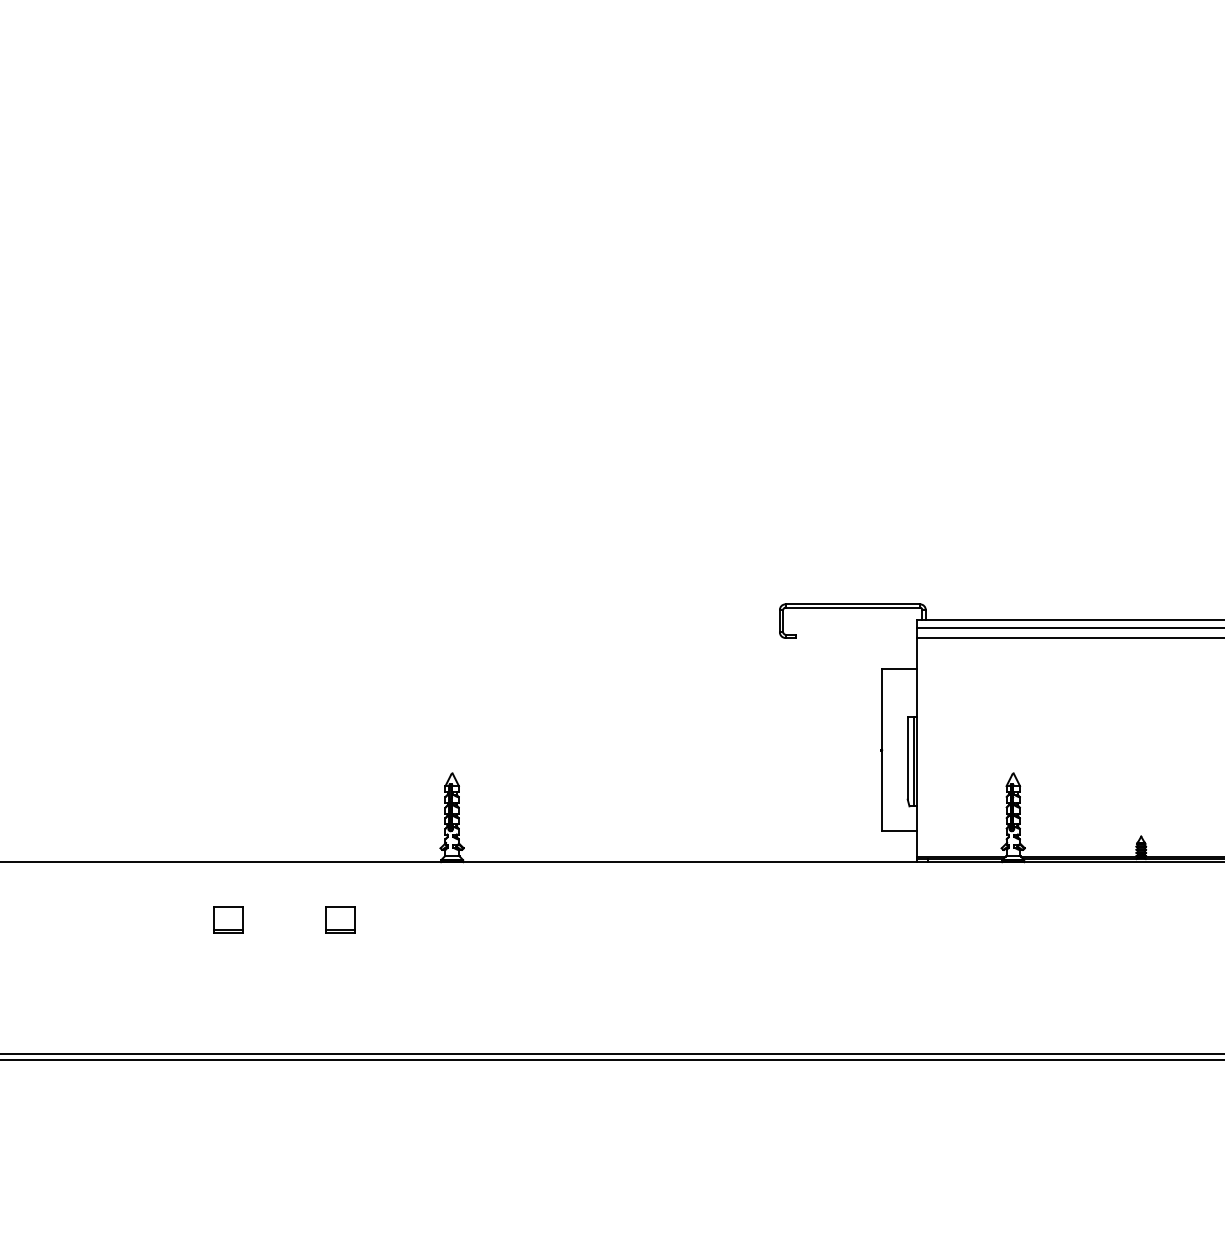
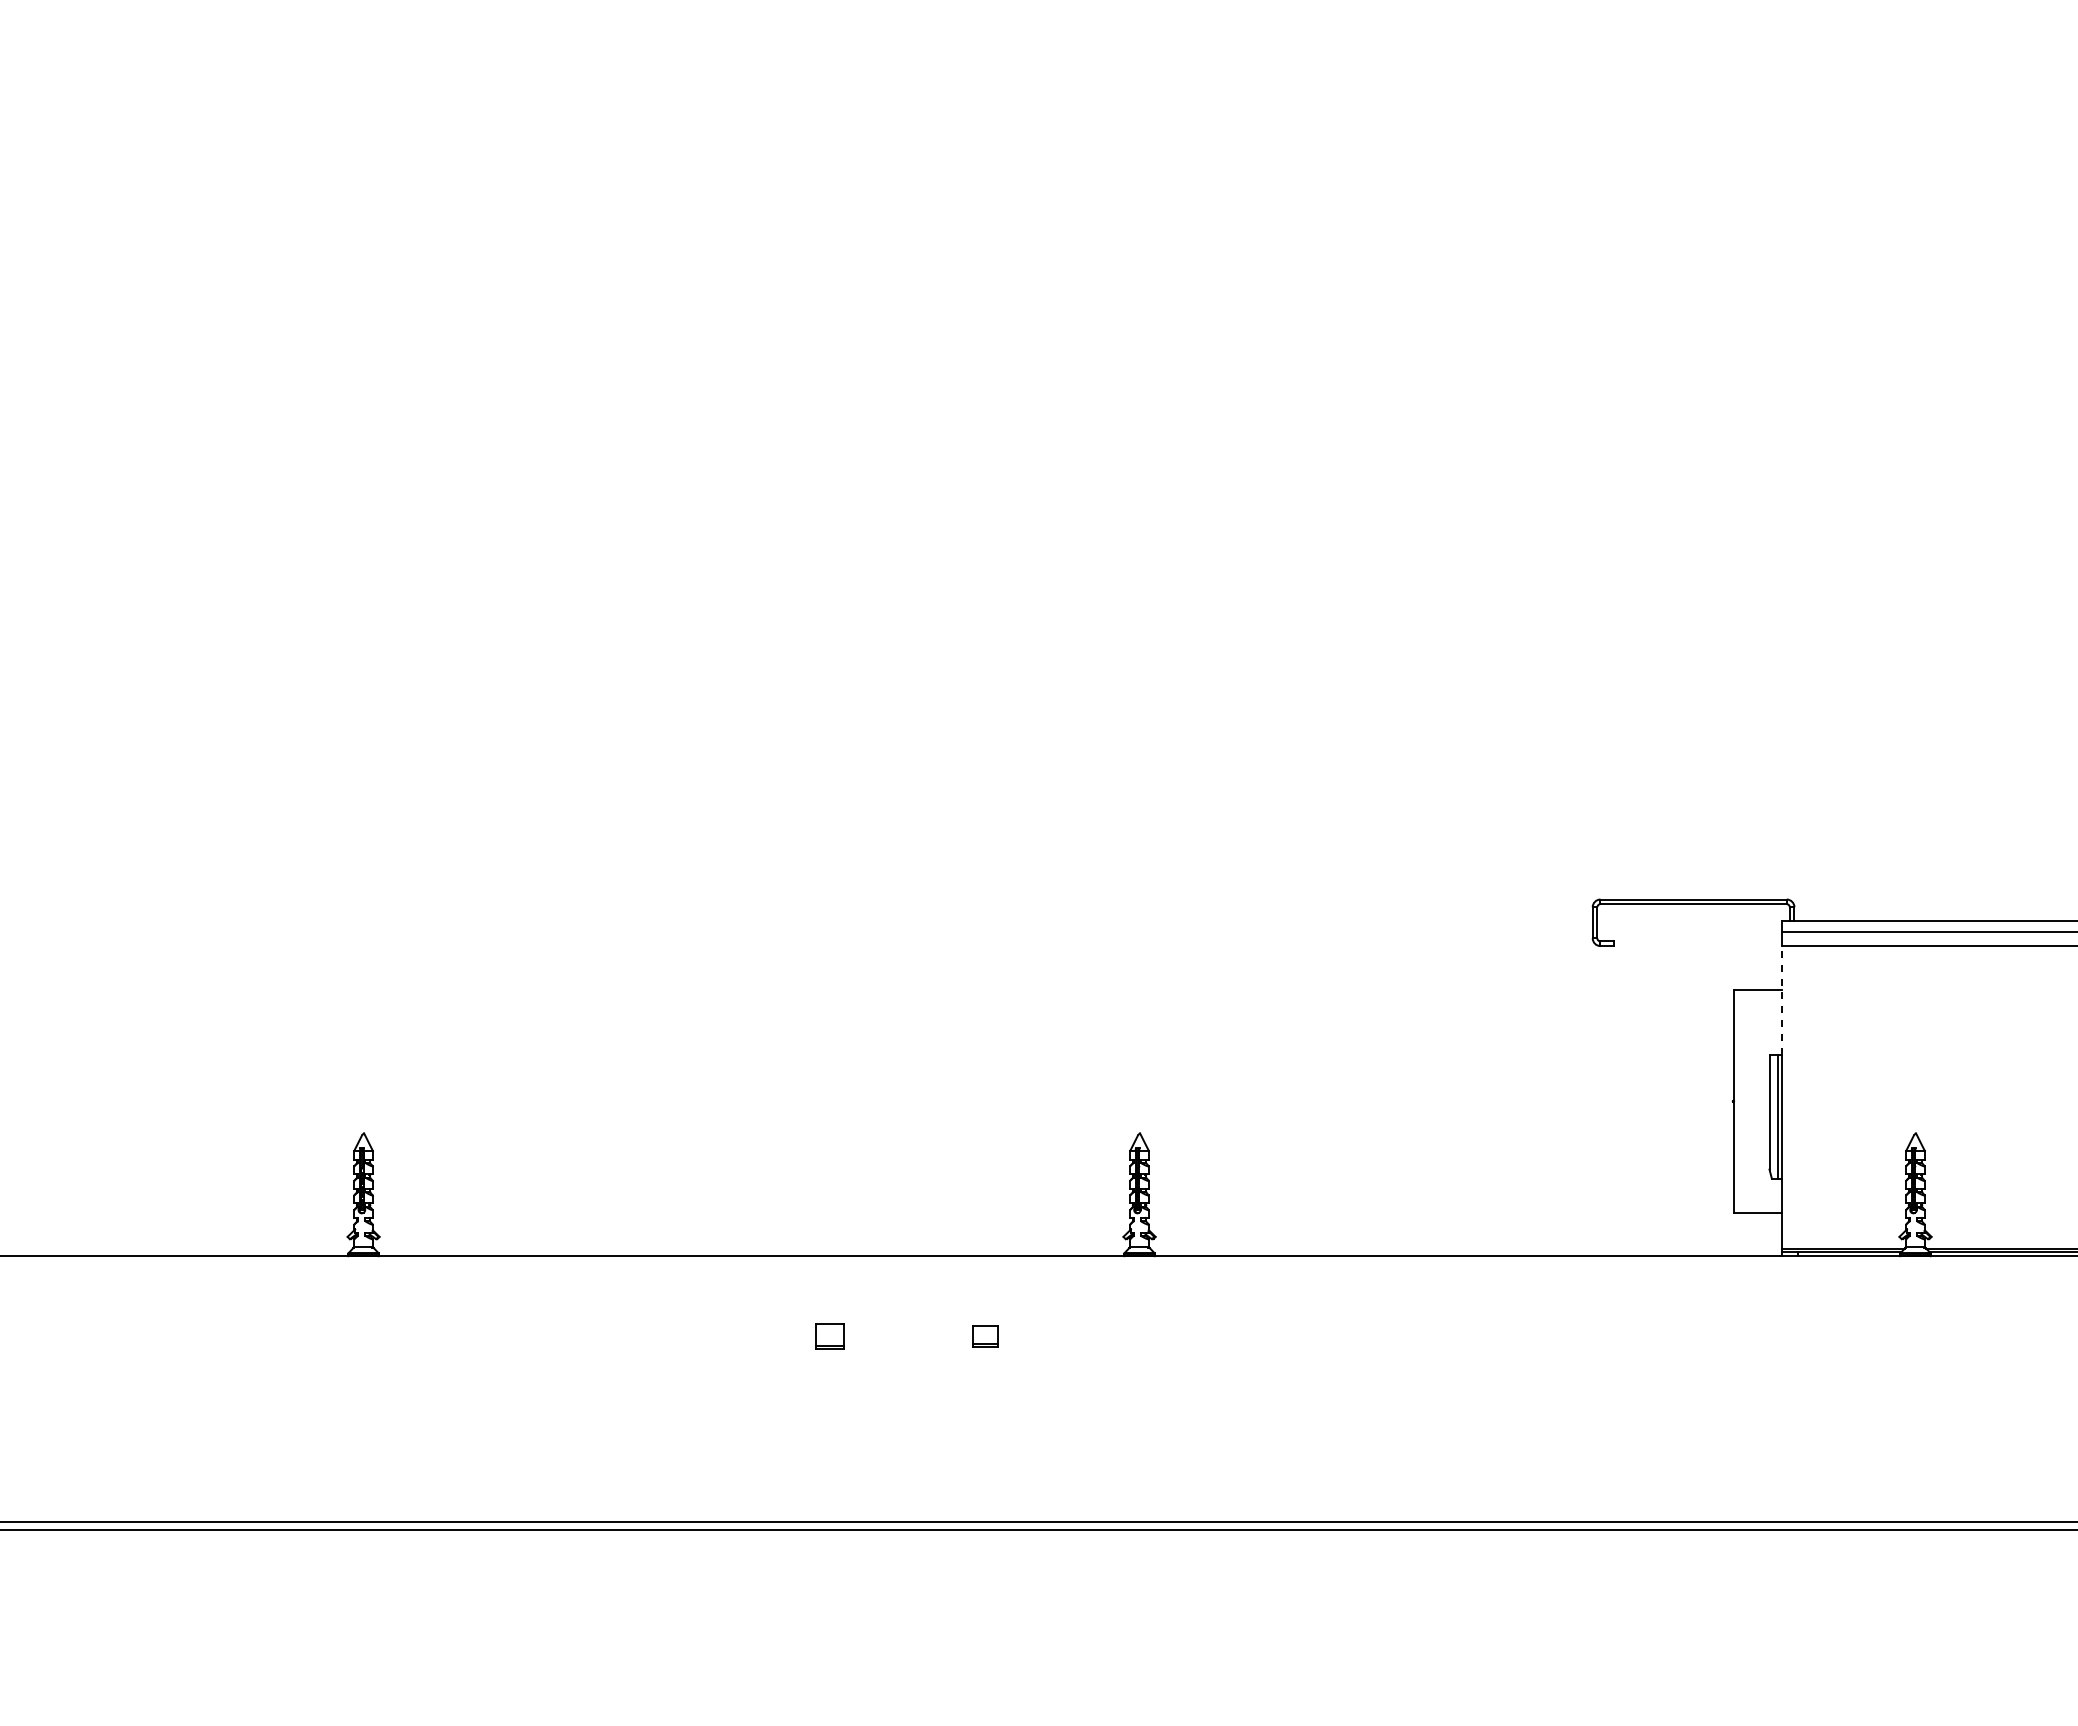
line: (917, 676) -> (1782, 999), solid -> dashed
part: (228, 920) -> (829, 1336), size x0.7
part: (340, 920) -> (985, 1336), size x0.6

